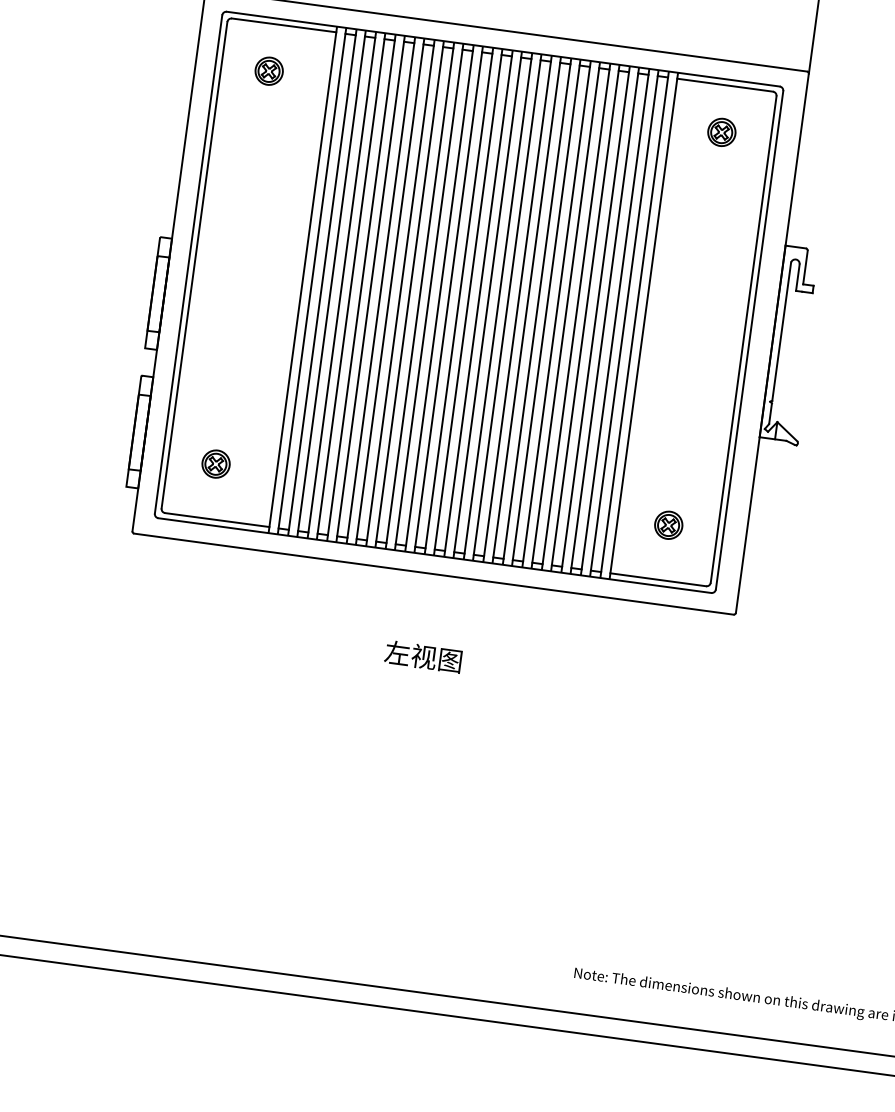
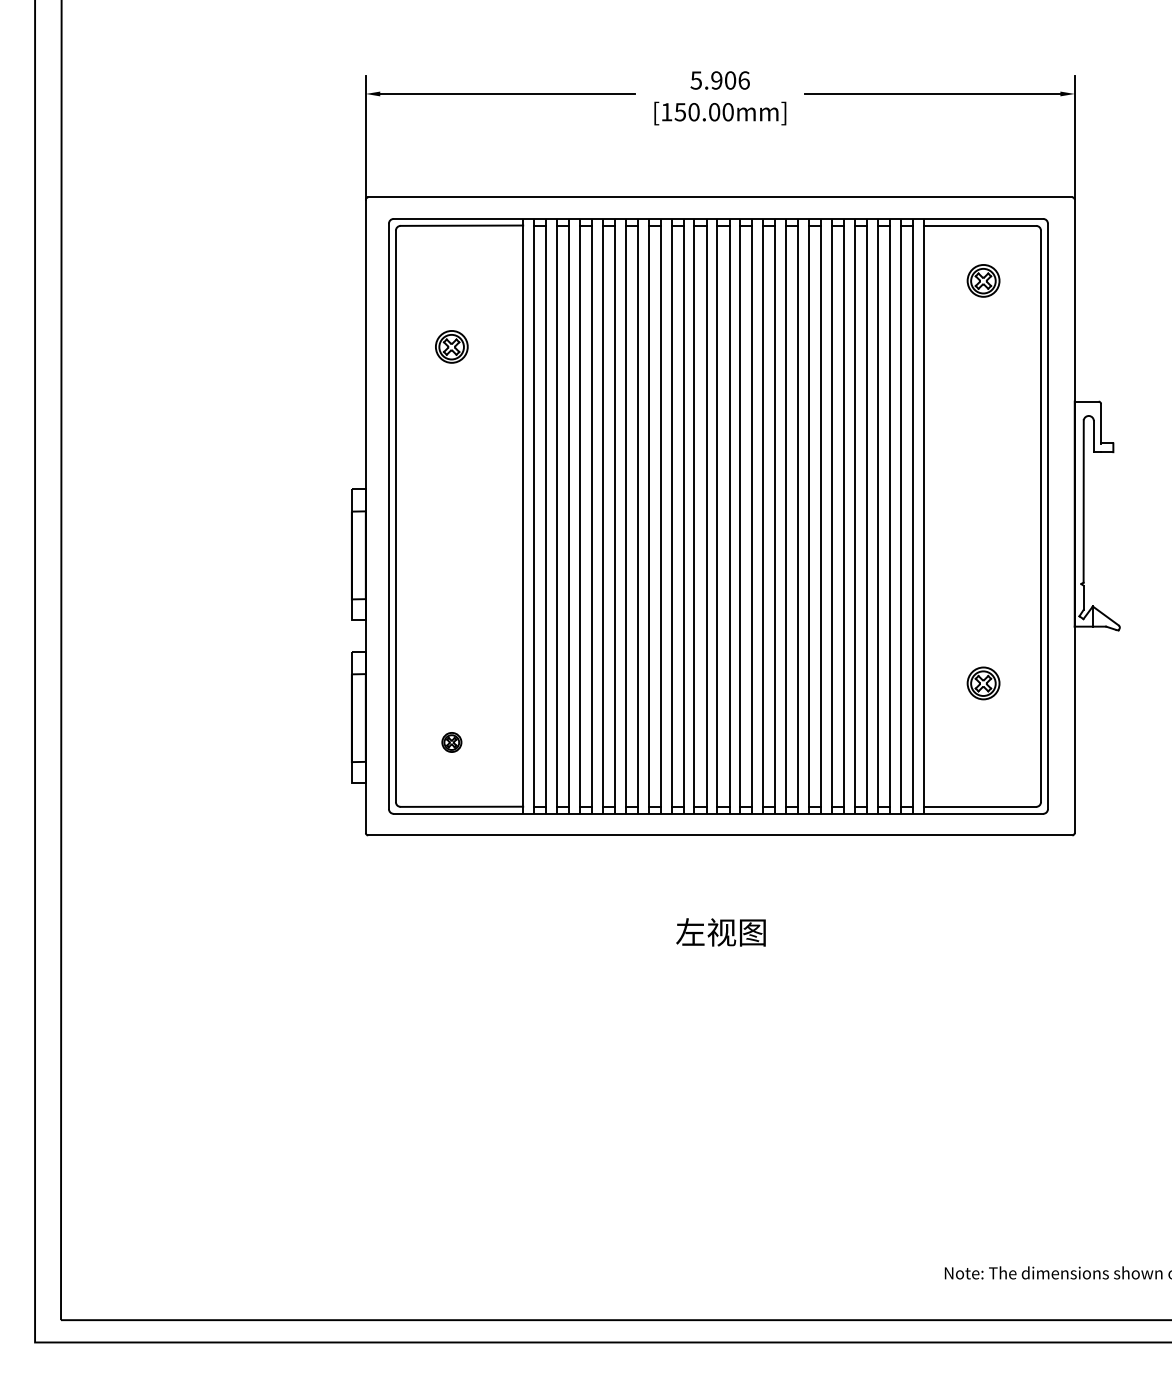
part: (268, 70) -> (451, 346), moved
part: (215, 464) -> (451, 742), size x0.6
part: (668, 525) -> (983, 683), moved

